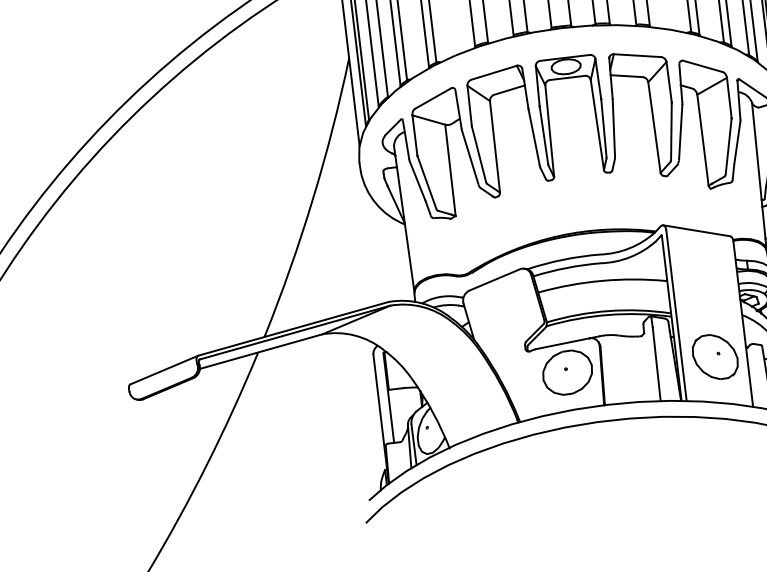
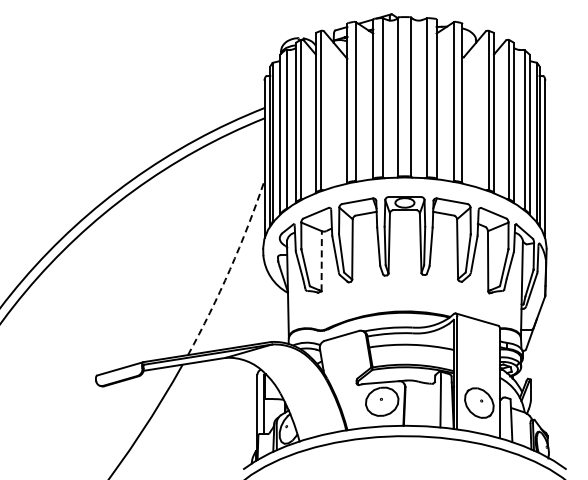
line: (449, 169) -> (321, 260), solid -> dashed
arc: (313, 199) -> (230, 269), solid -> dashed

